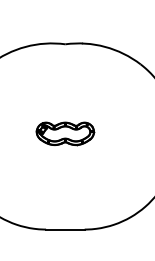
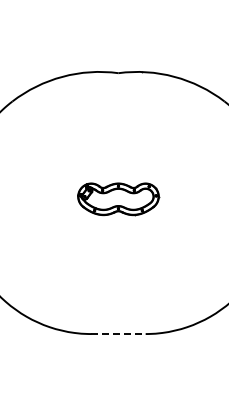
line: (65, 229) -> (118, 334), solid -> dashed

